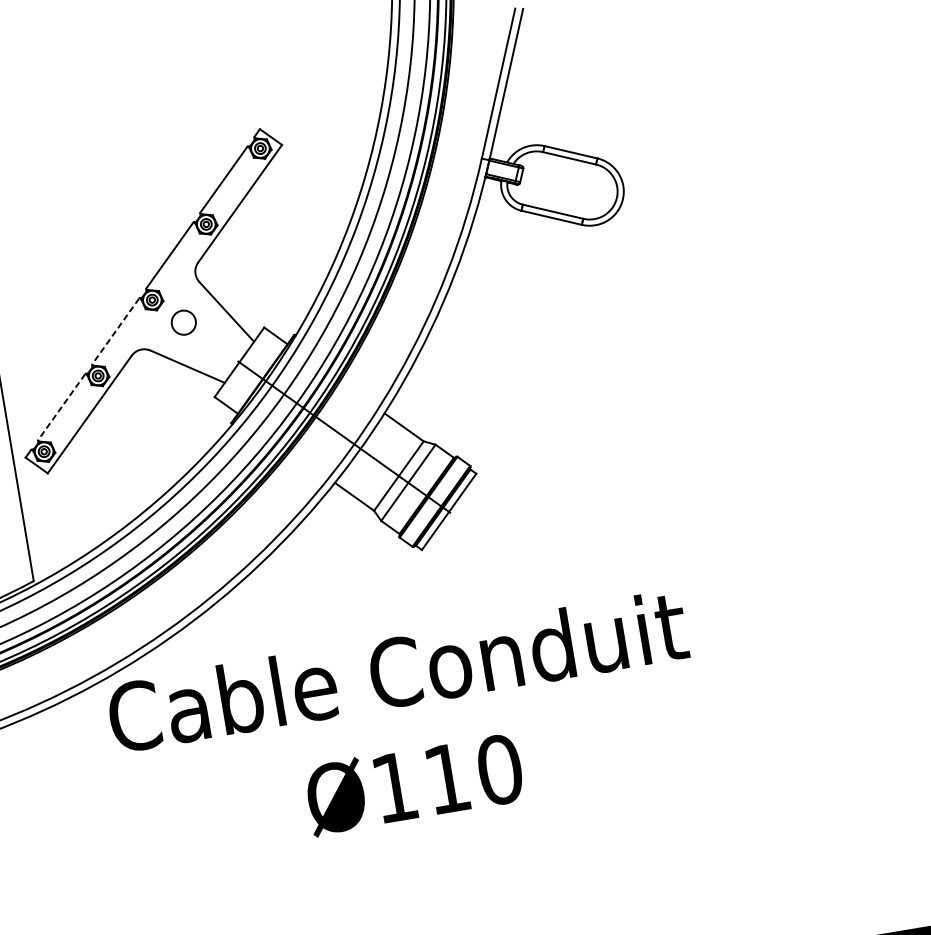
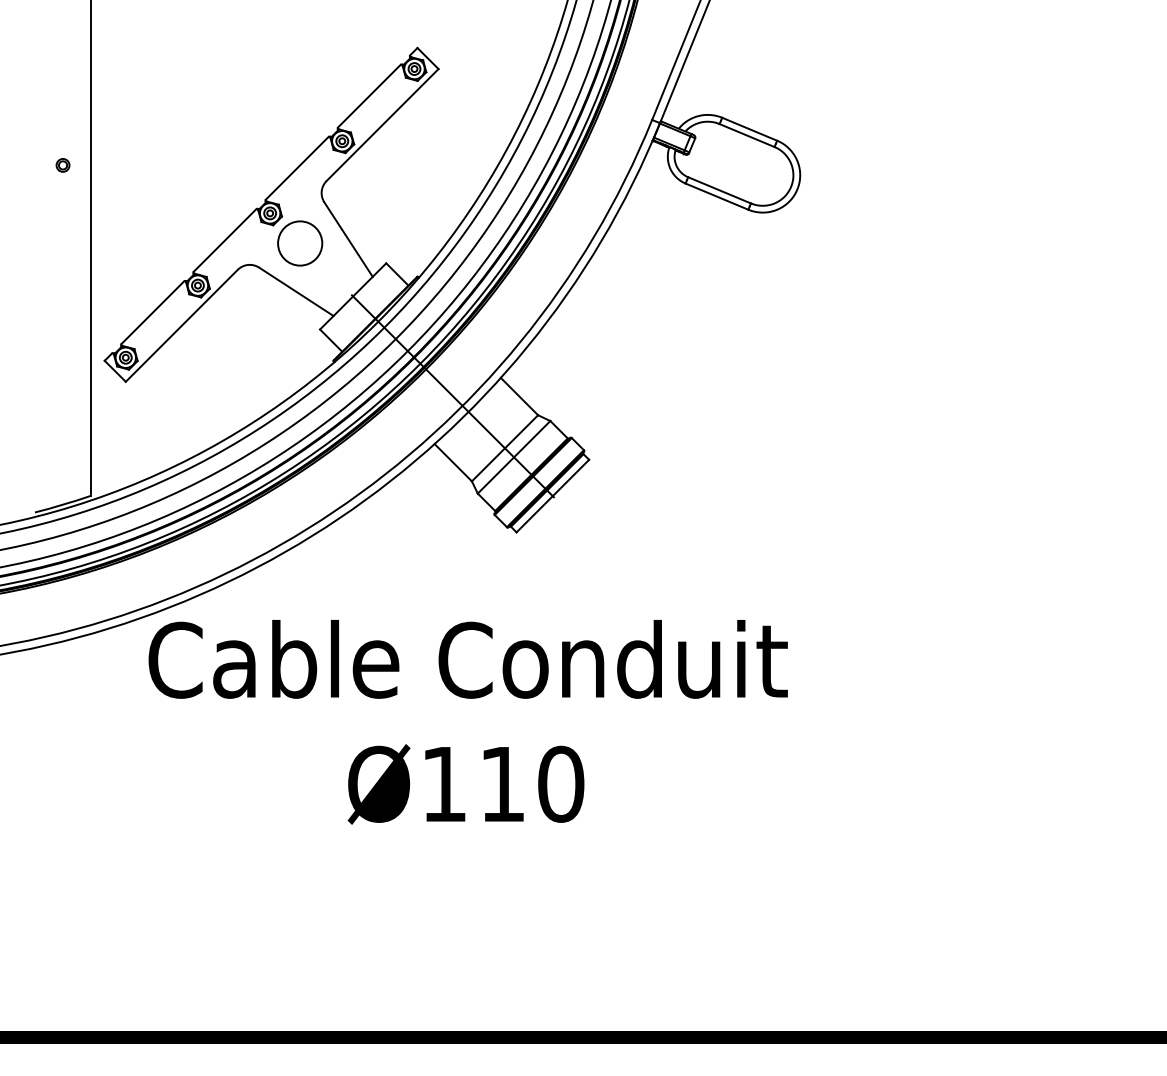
circle: (184, 322) -> (300, 243), size x1.67
line: (115, 331) -> (224, 240), dashed -> solid
line: (61, 407) -> (152, 313), dashed -> solid

